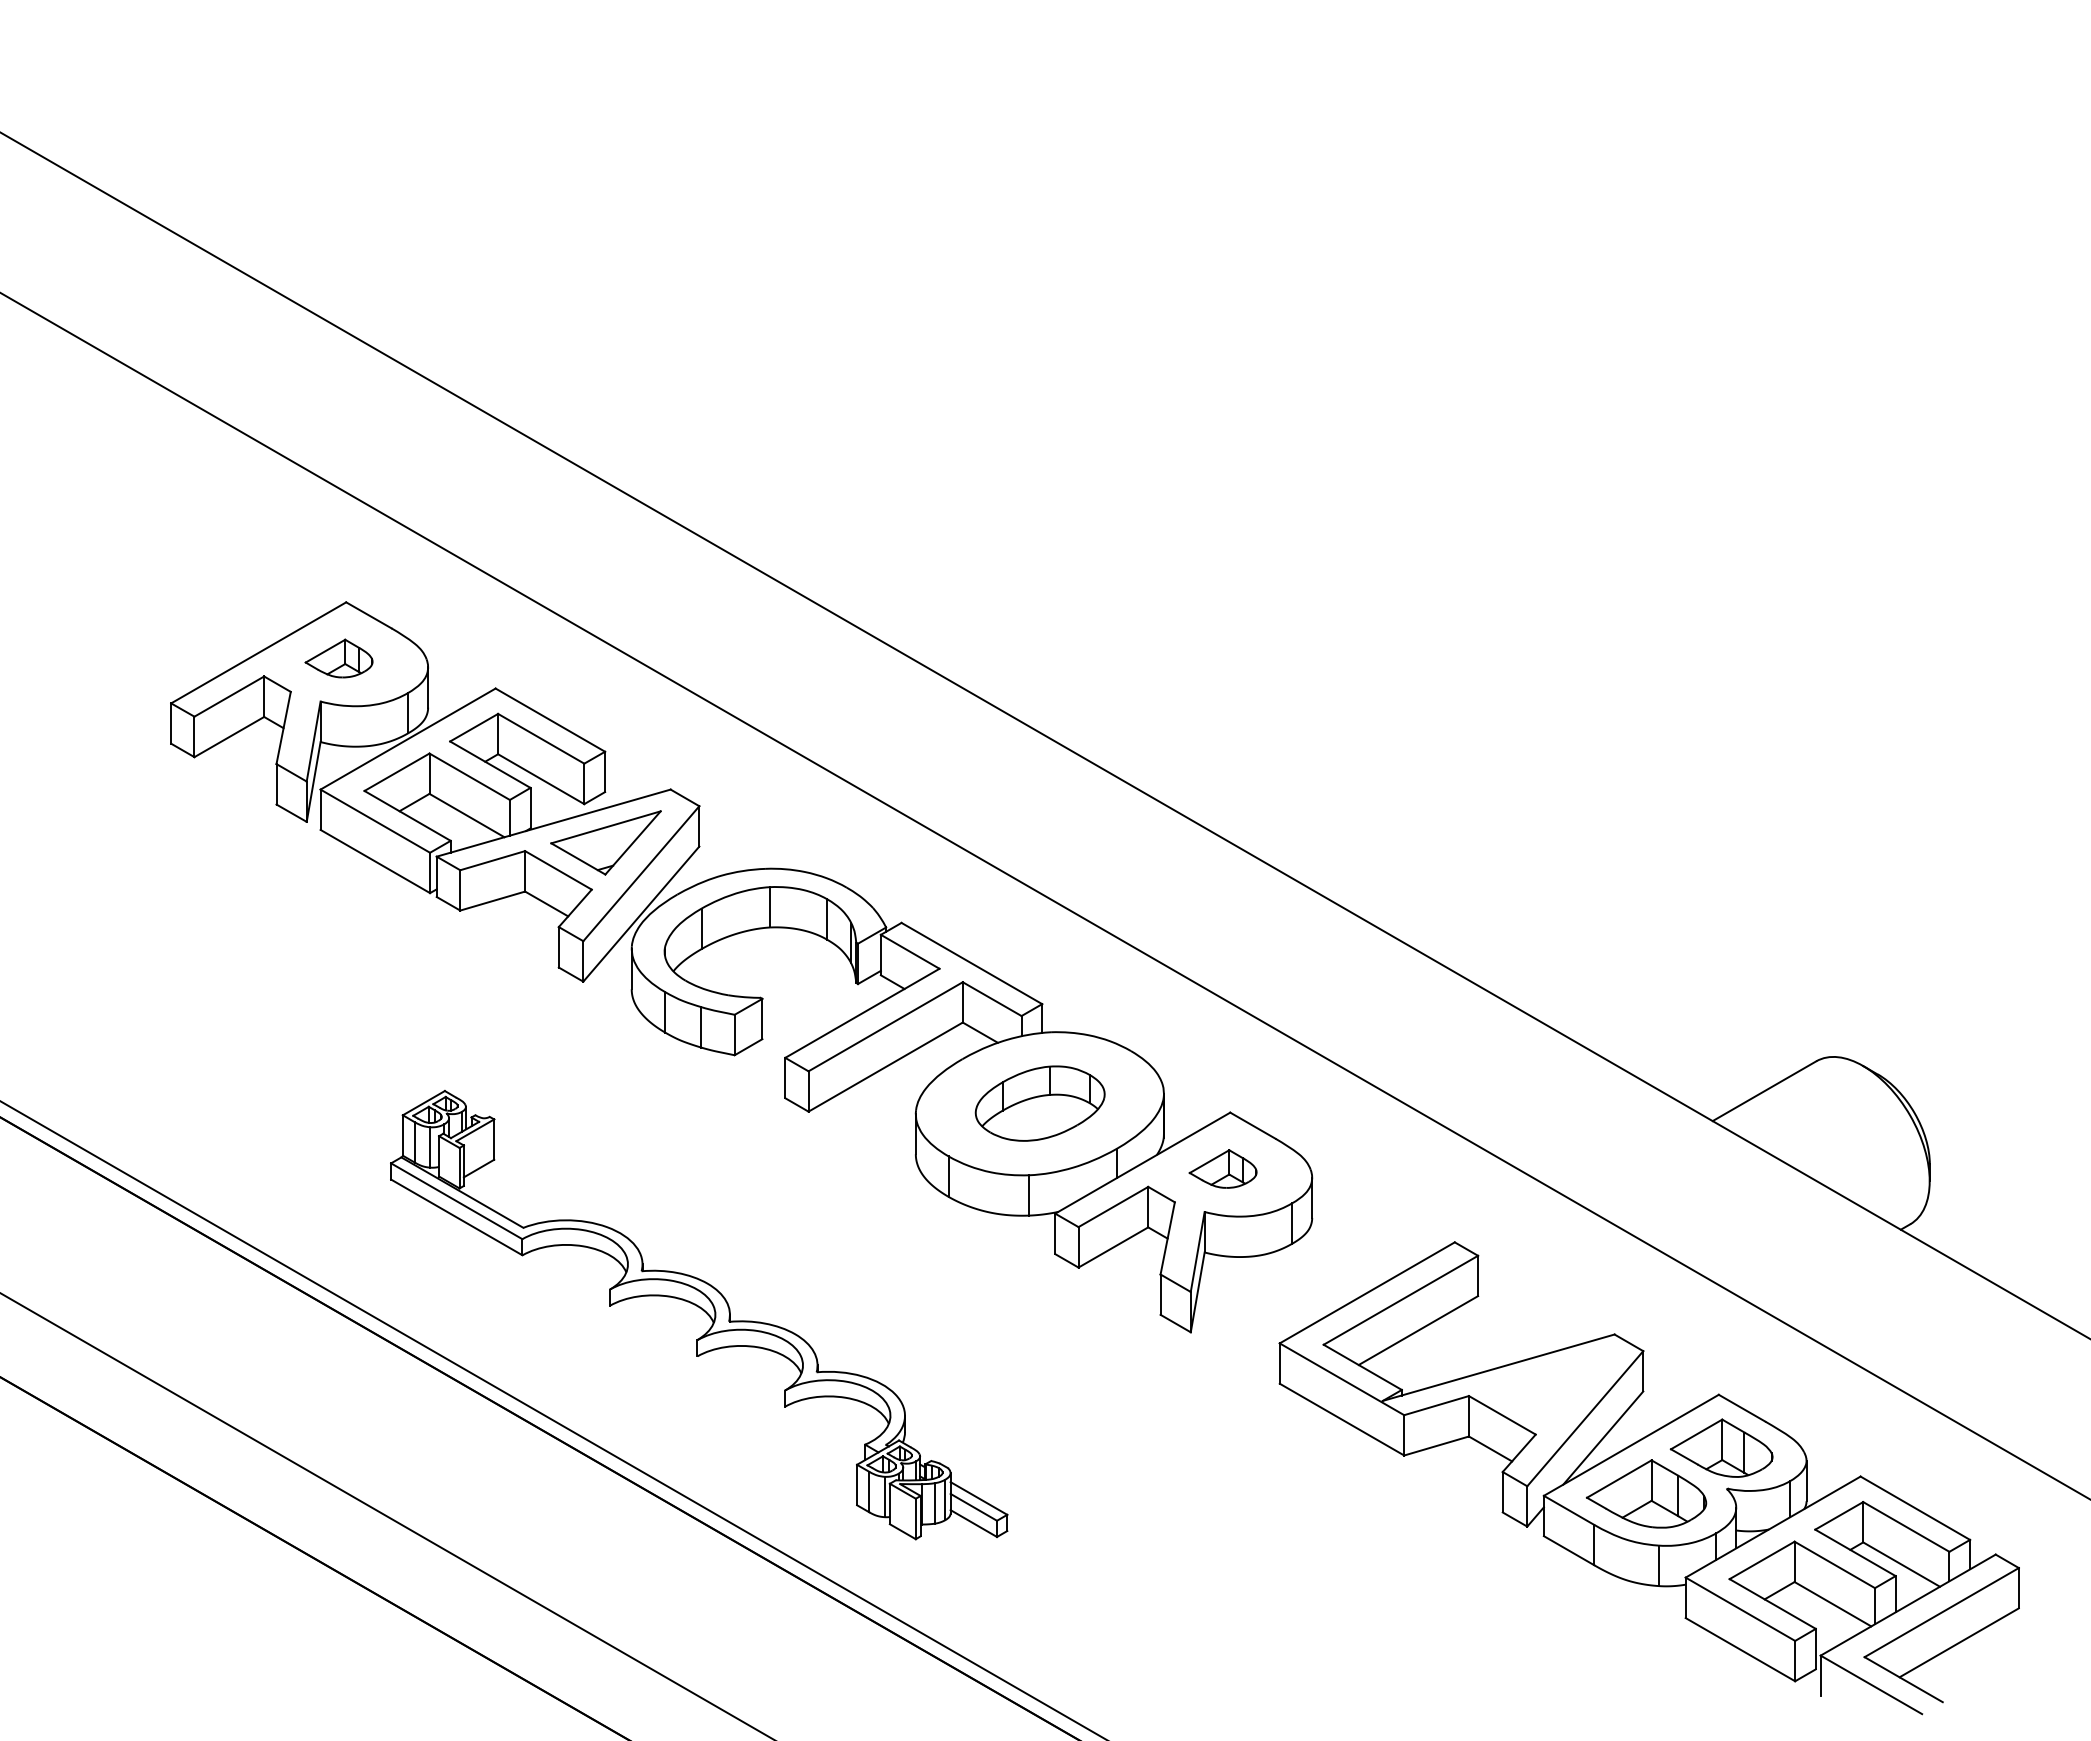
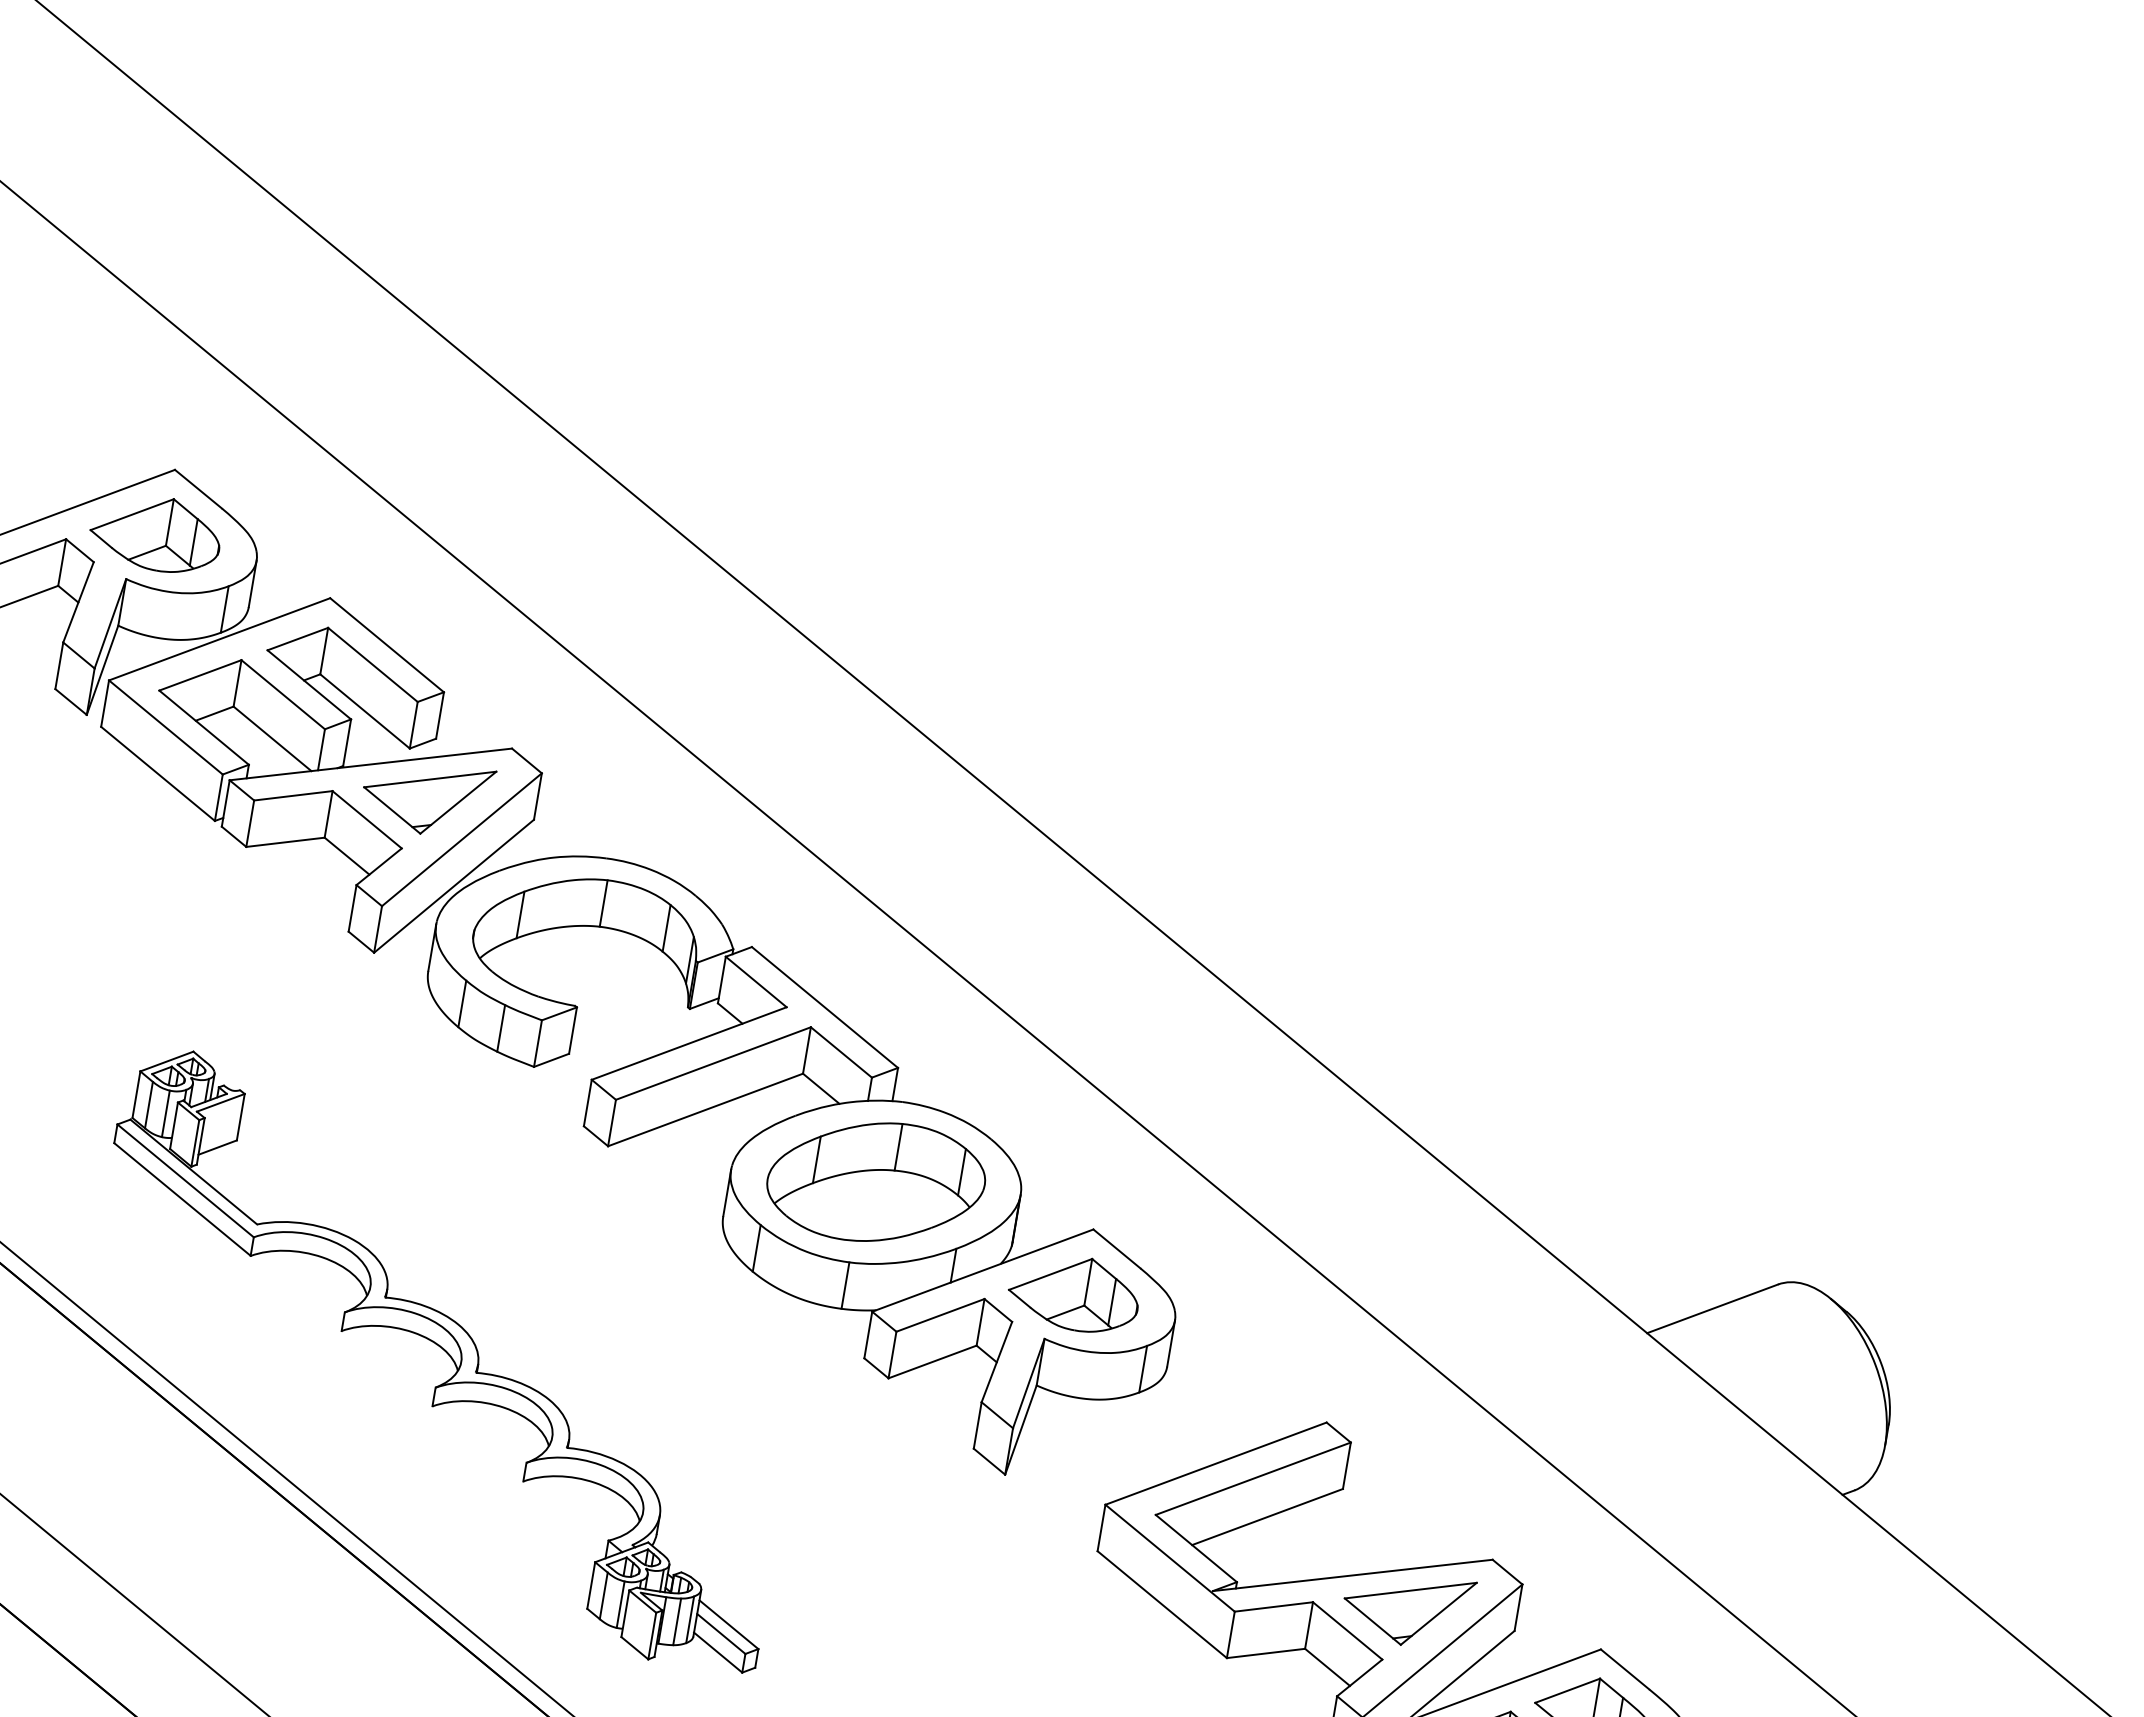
part: (338, 658) -> (155, 533), size x1.67
part: (1040, 1103) -> (876, 1182), size x1.43
part: (1222, 1168) -> (1073, 1292), size x1.67
part: (1549, 1387) -> (1407, 1608), added

